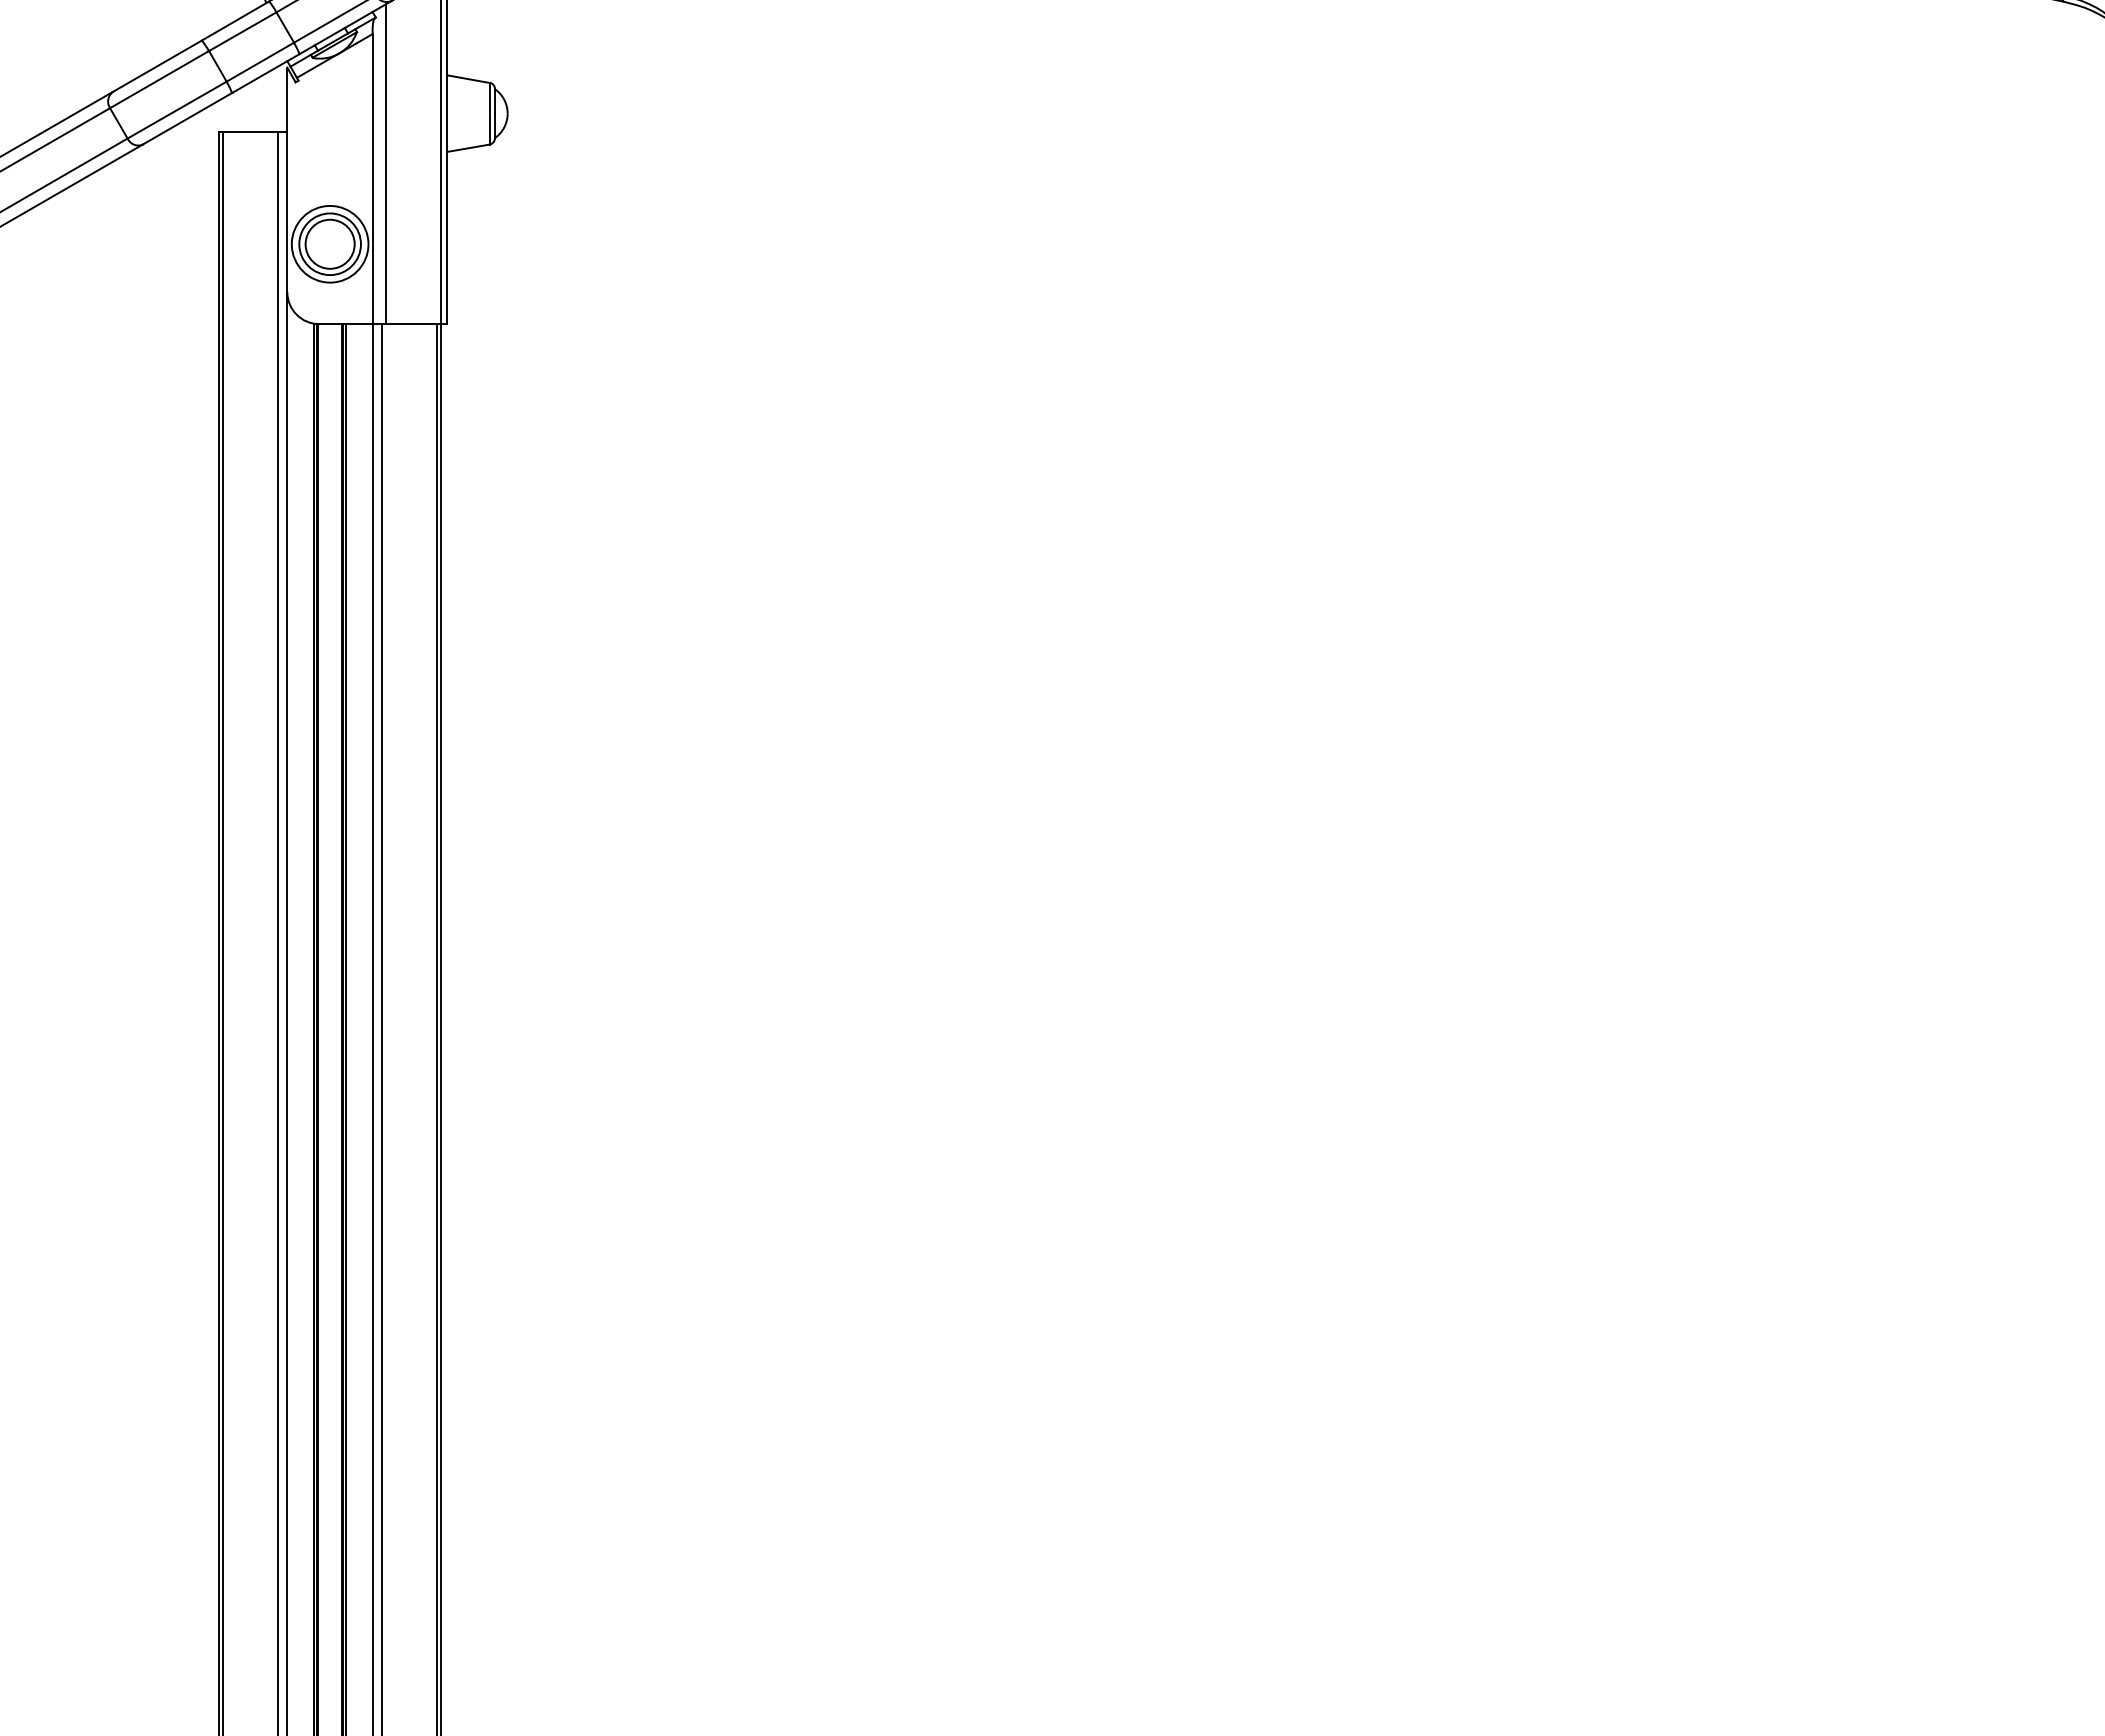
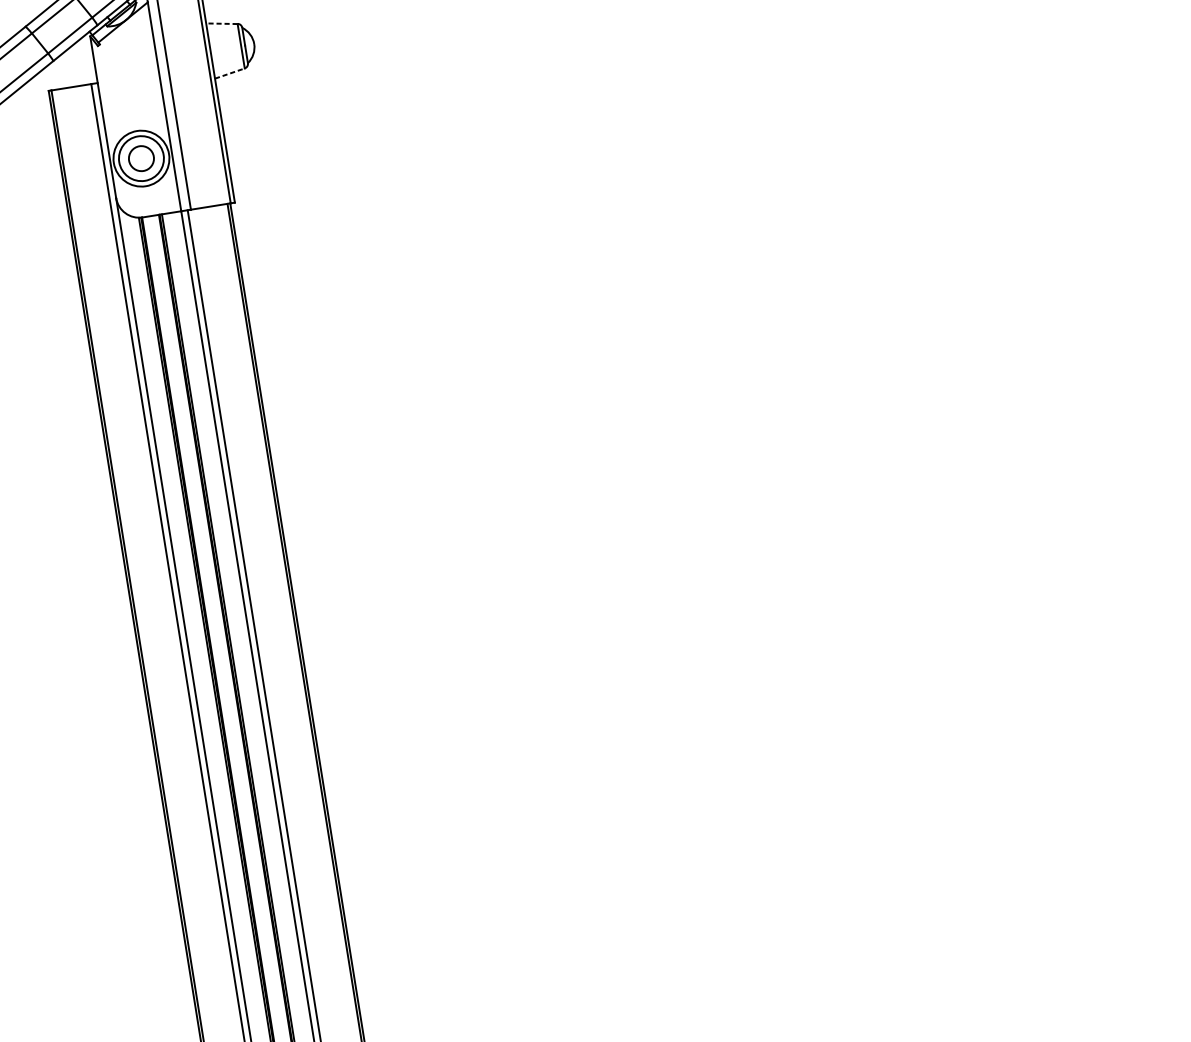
line: (468, 79) -> (222, 24), solid -> dashed
line: (468, 148) -> (230, 73), solid -> dashed
circle: (329, 243) -> (140, 158), size x0.7

